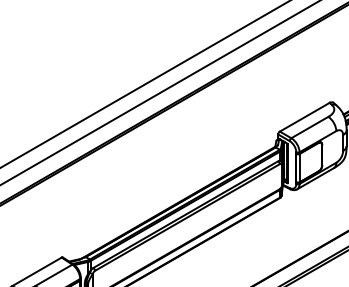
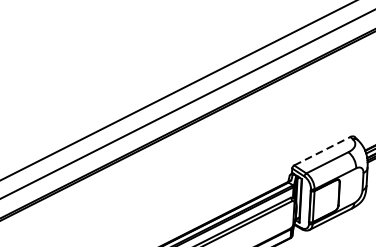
line: (304, 117) -> (322, 151), solid -> dashed

